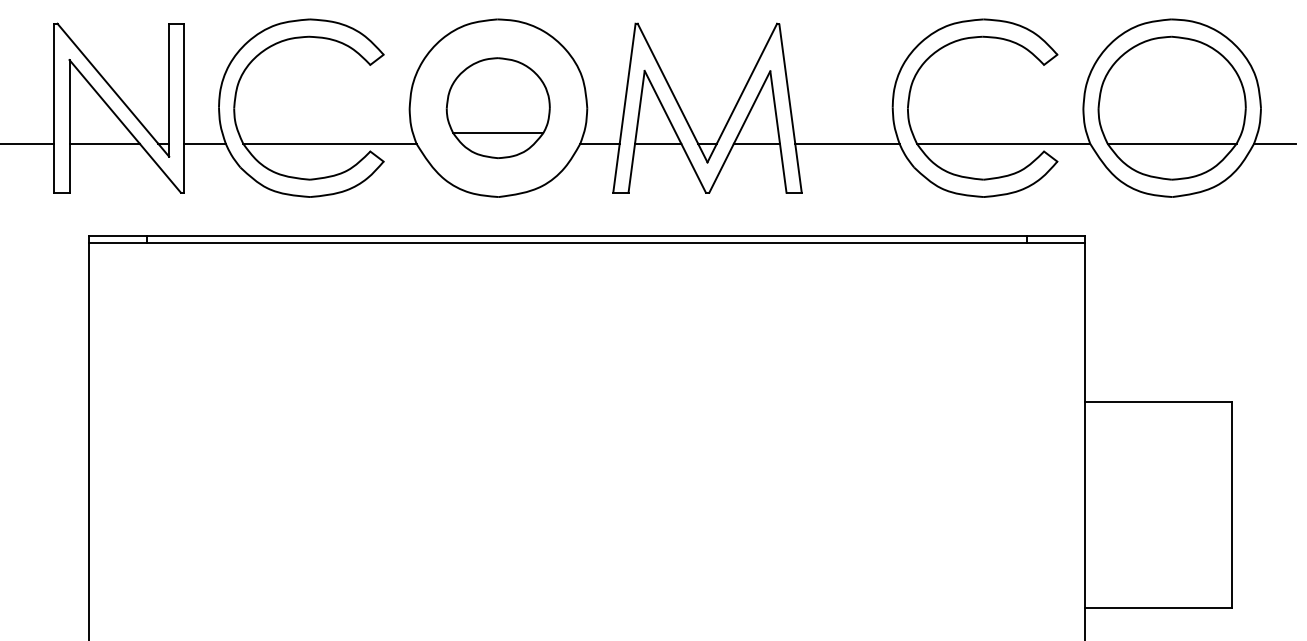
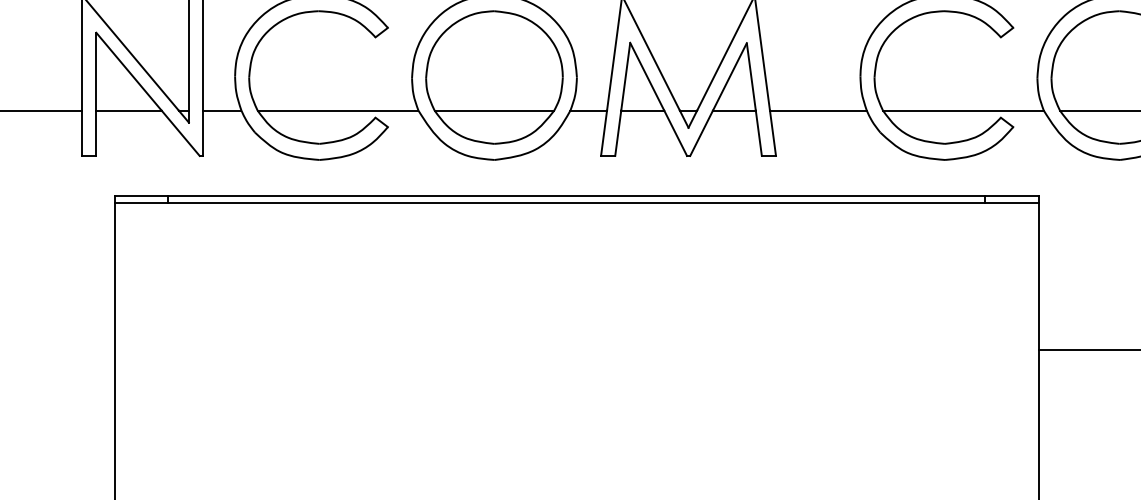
part: (497, 107) -> (493, 76), size x1.43

